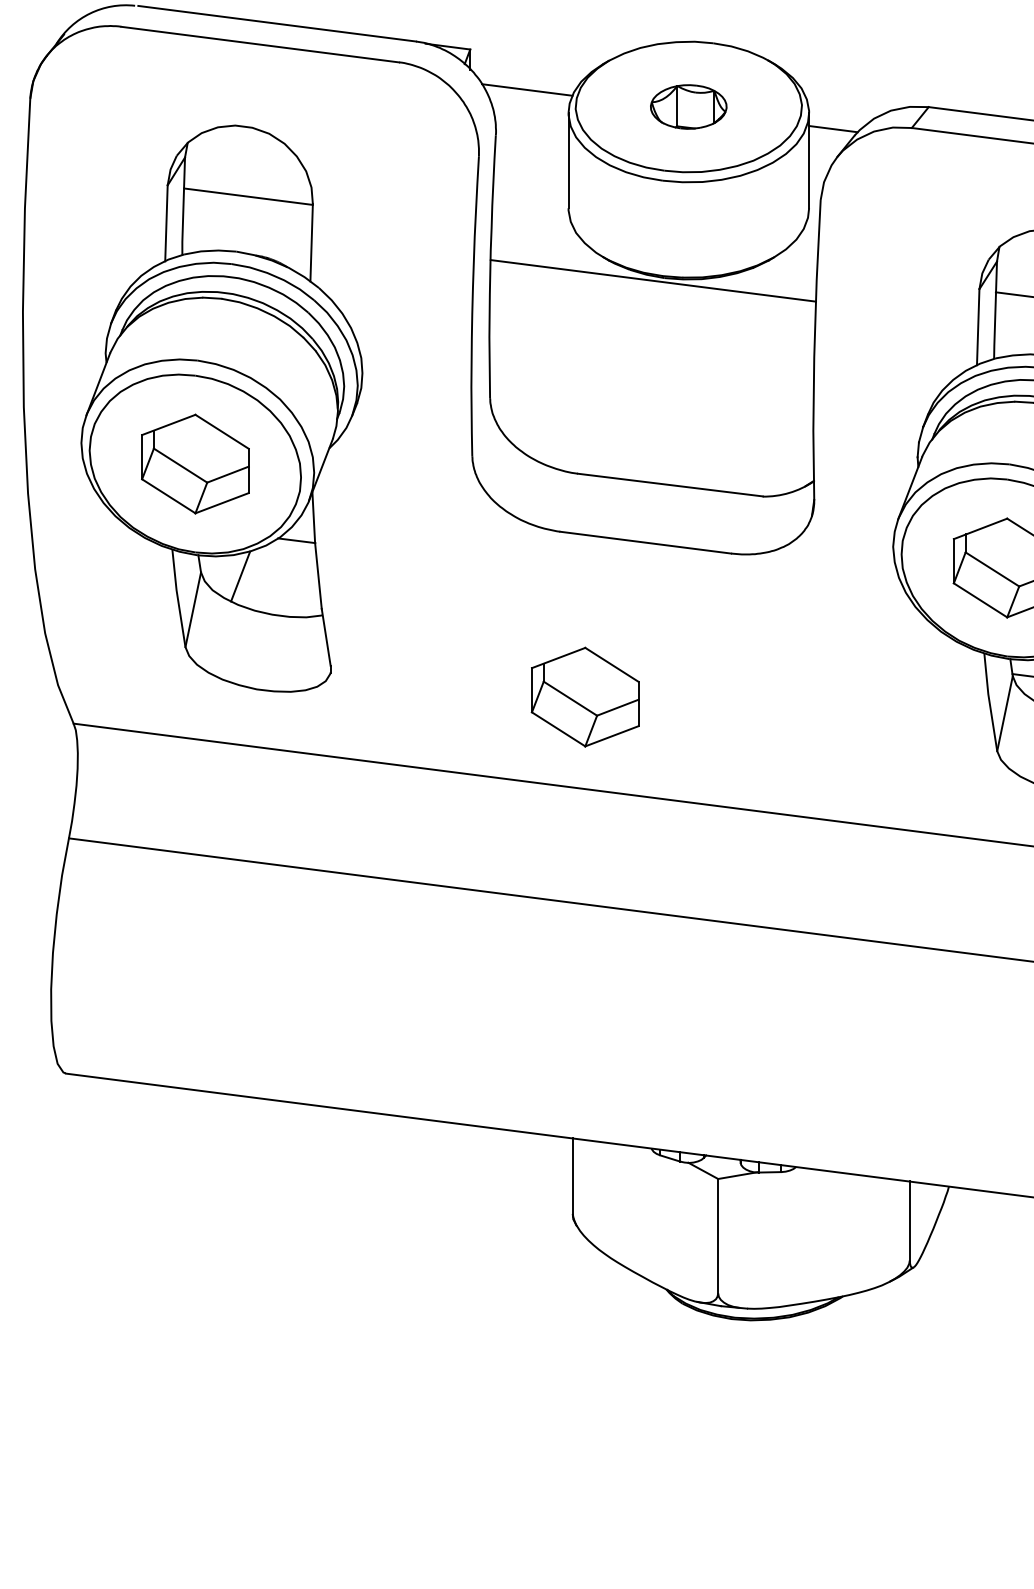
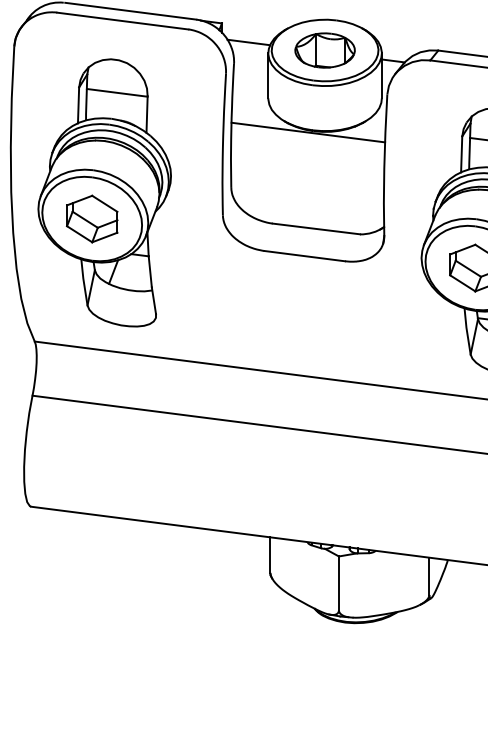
part: (687, 106) -> (324, 50), size x1.67
part: (585, 695) -> (276, 328), removed

